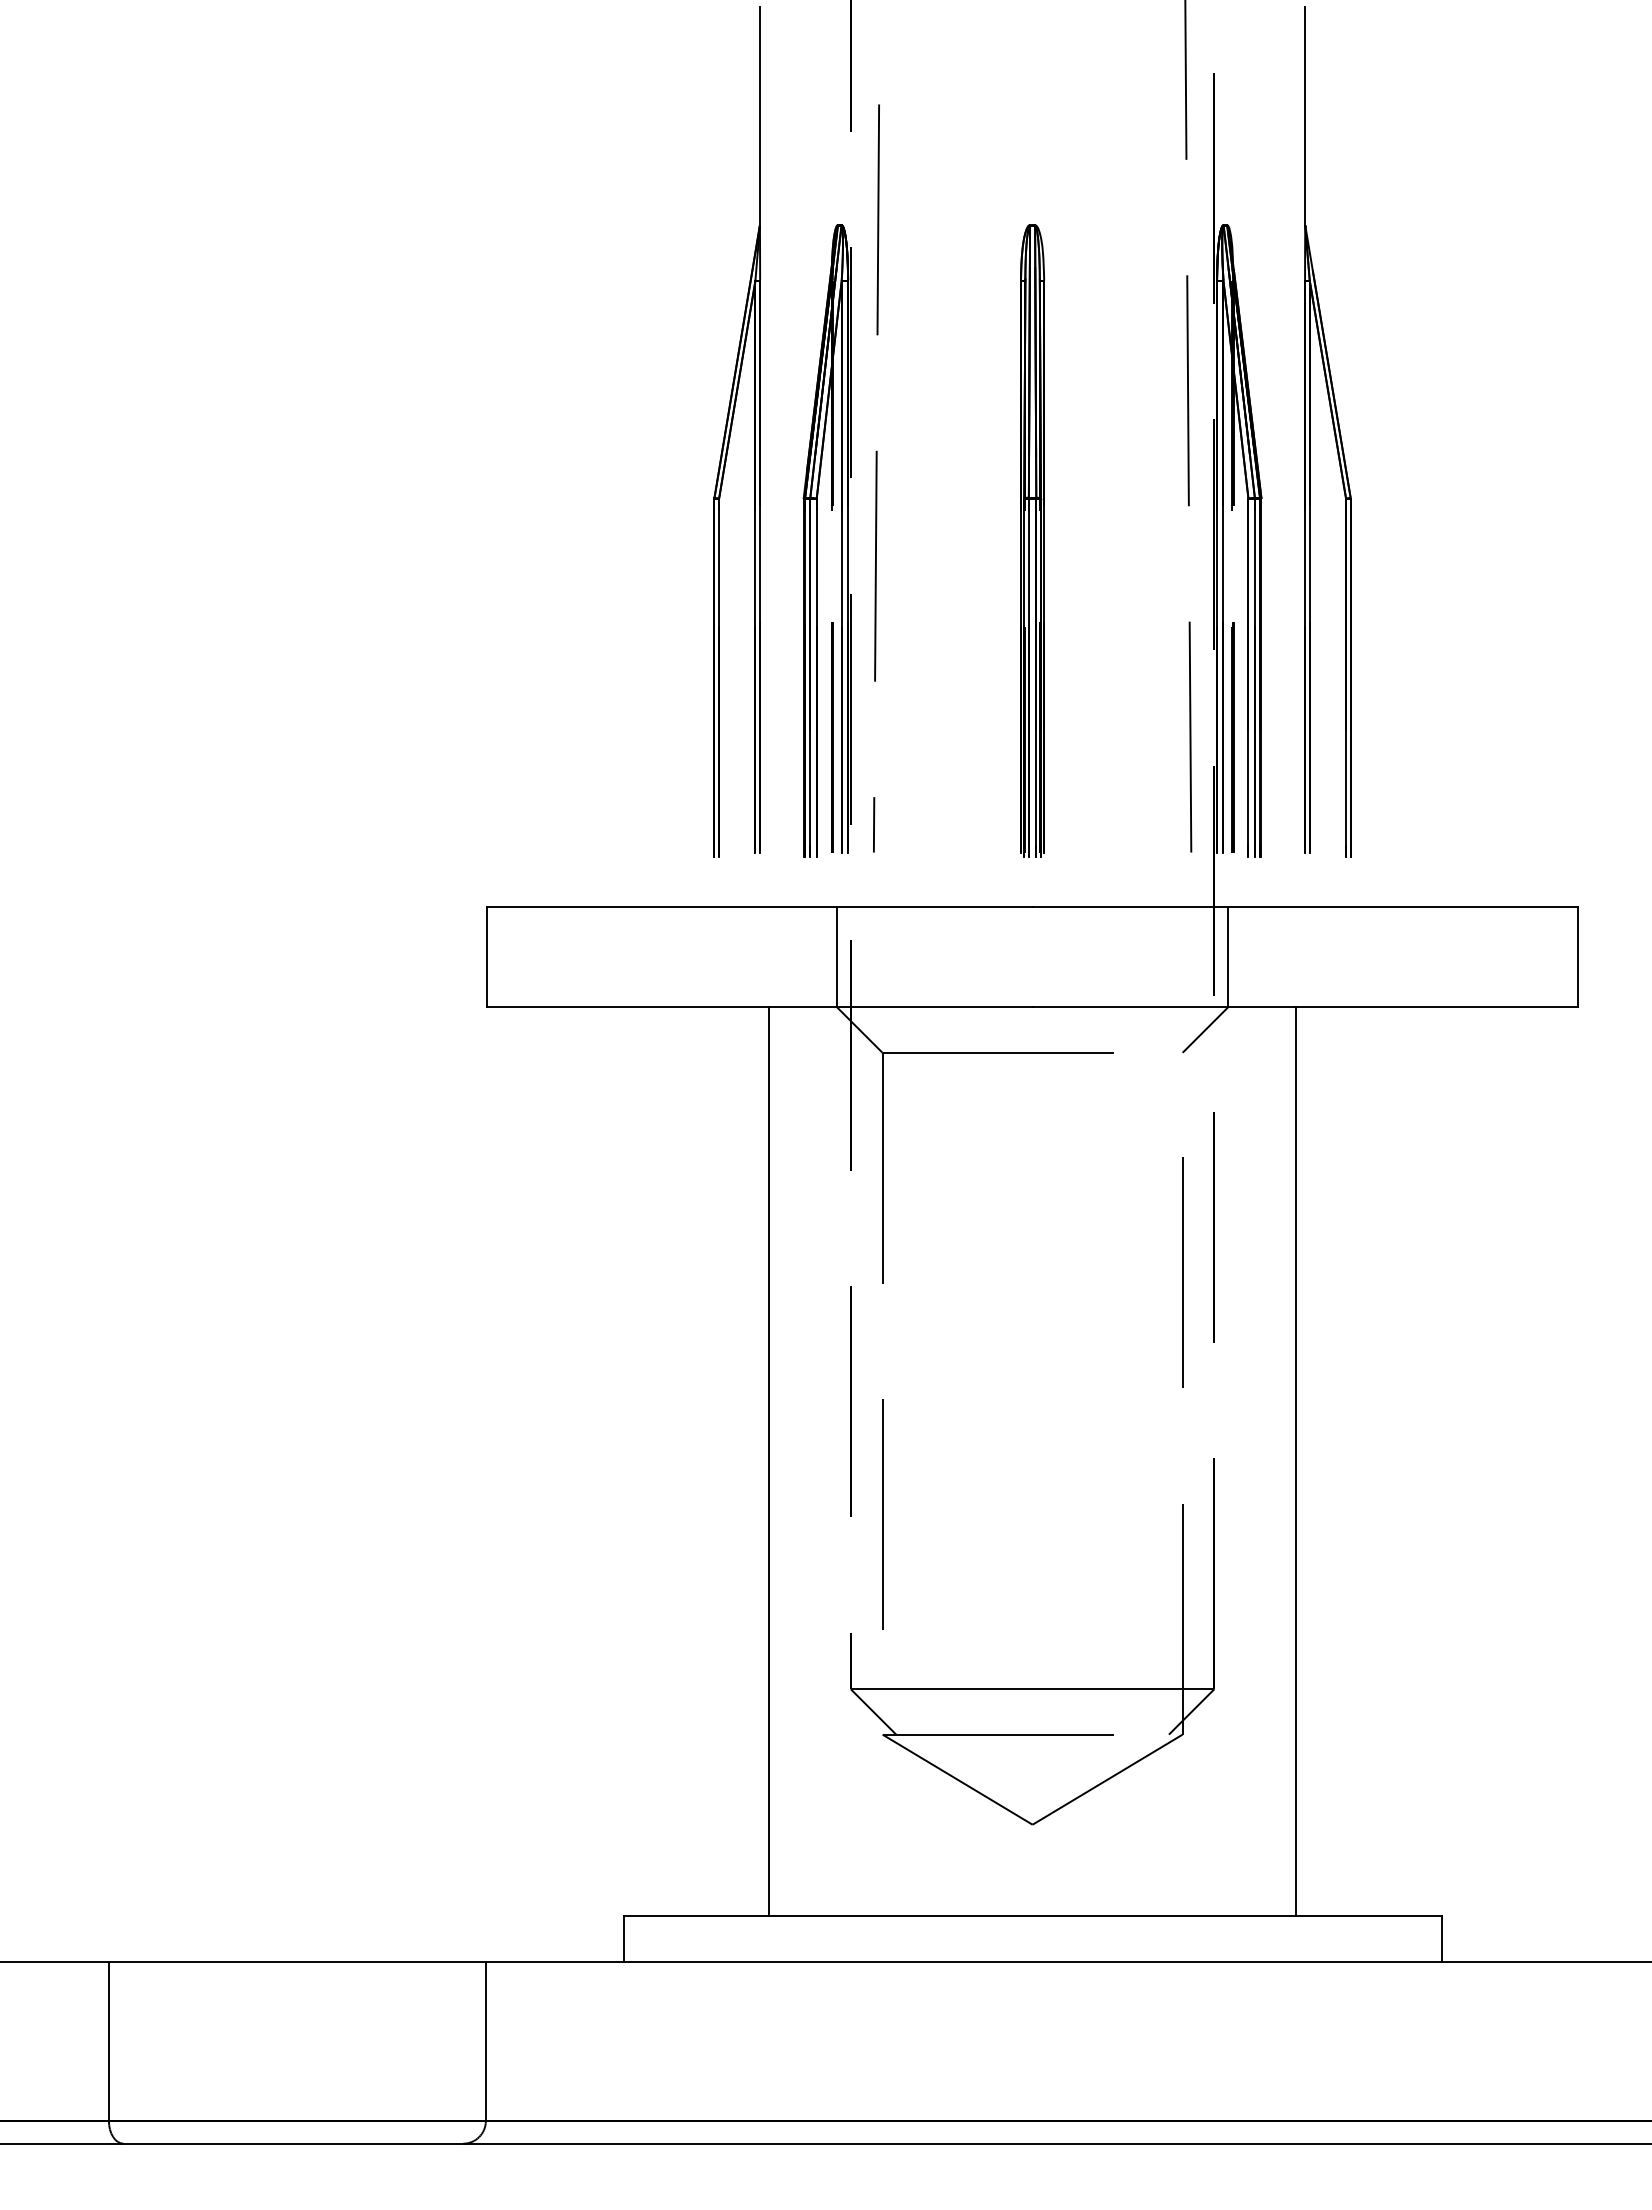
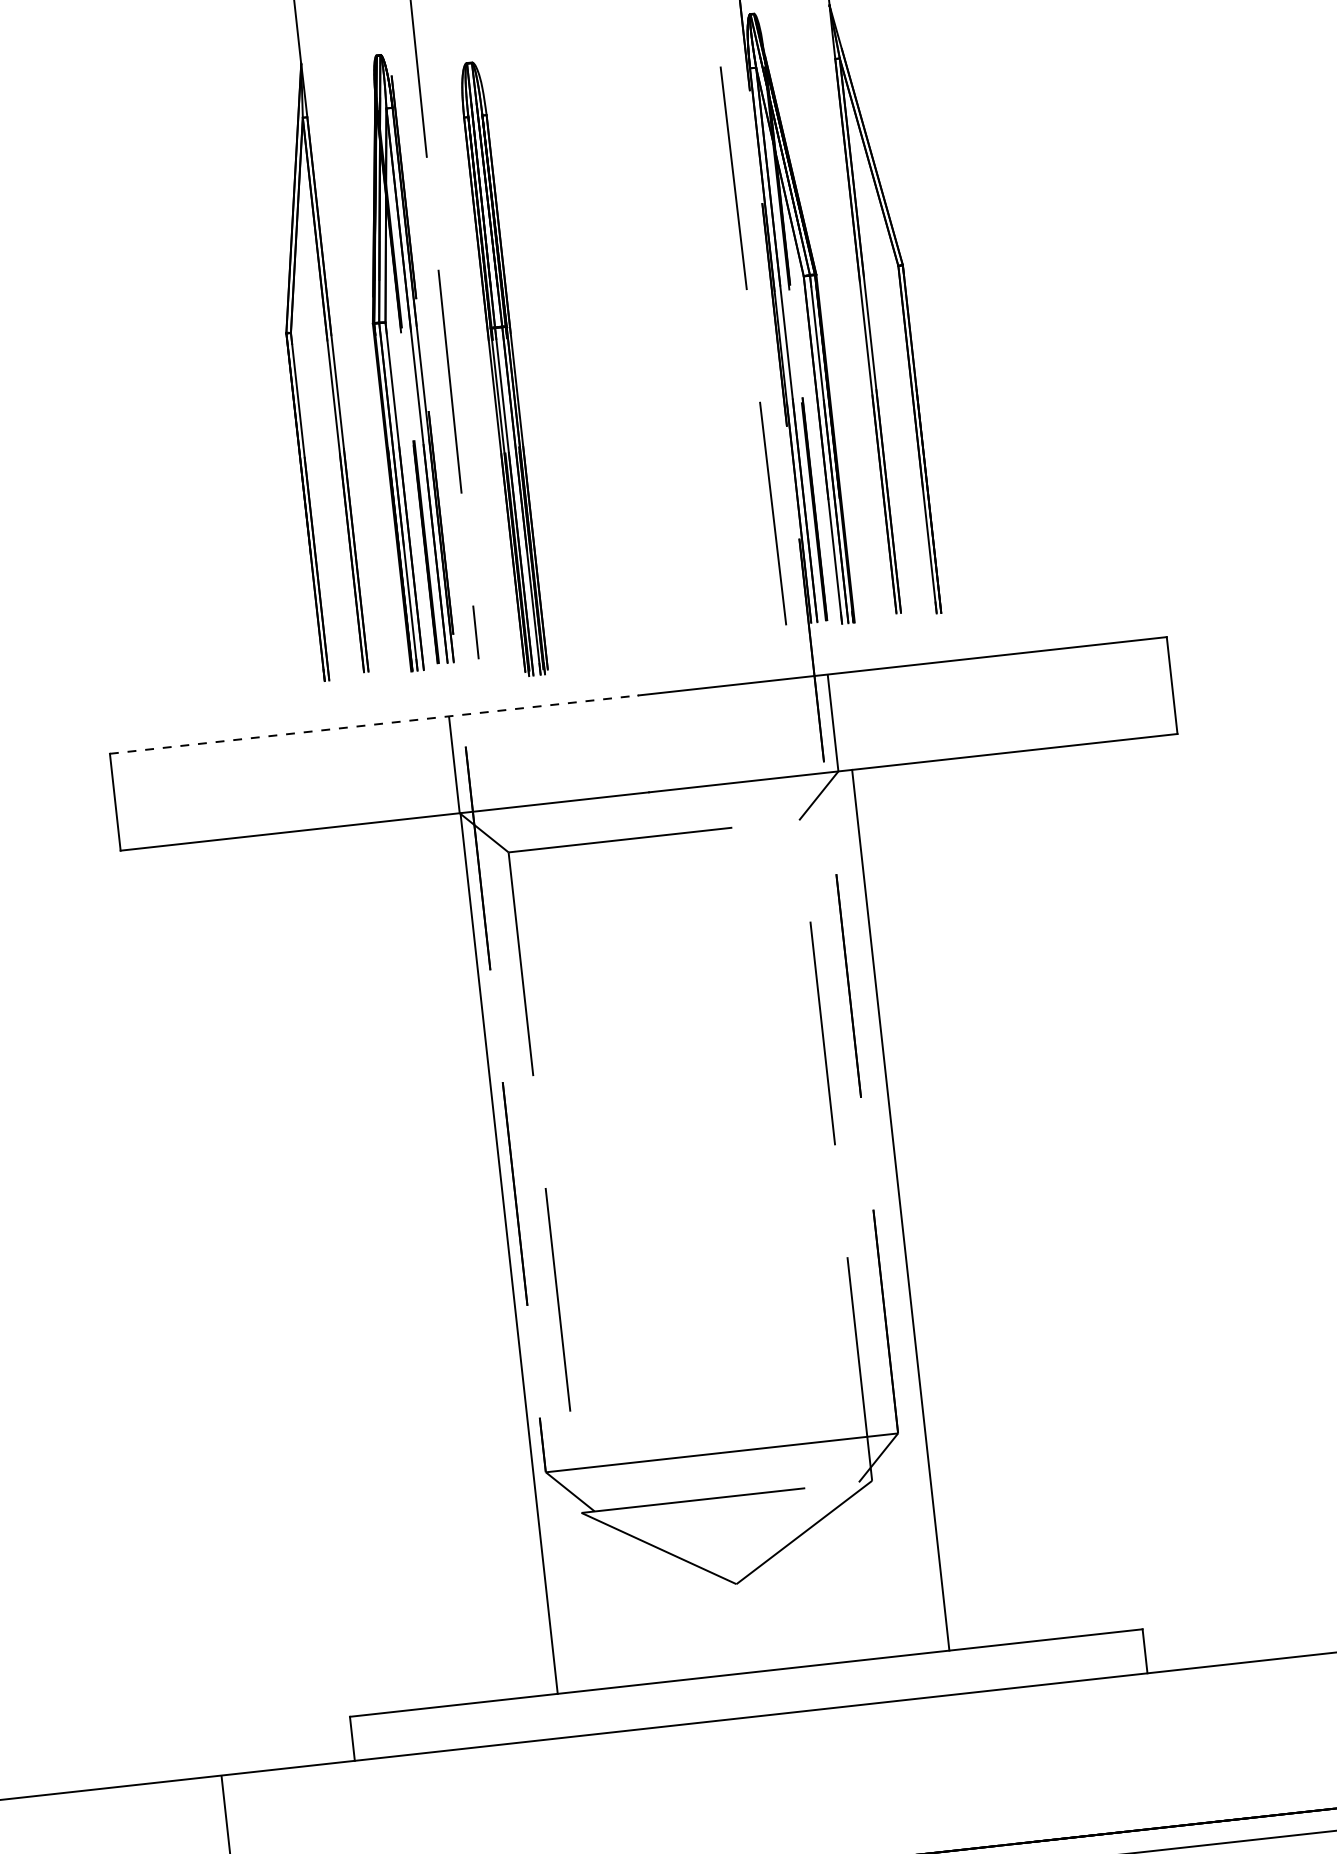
part: (1032, 540) -> (503, 368), moved
line: (759, 907) -> (373, 724), solid -> dashed
line: (768, 1461) -> (508, 1253), moved
line: (1296, 1461) -> (900, 1209), moved

